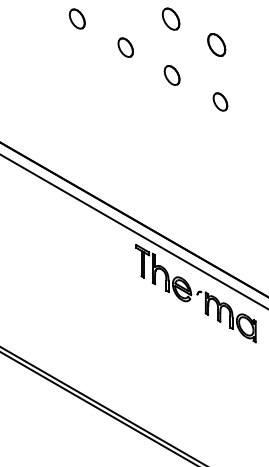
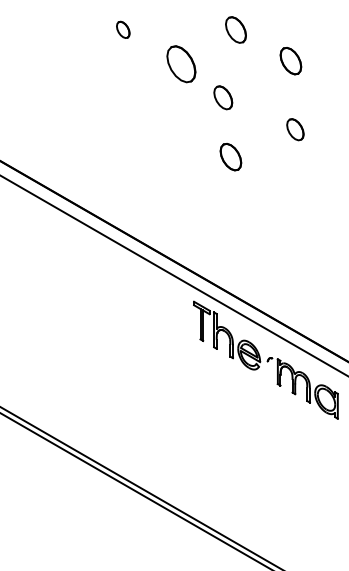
part: (77, 18) -> (123, 29), size x0.7
part: (125, 47) -> (181, 64), size x1.6
part: (172, 75) -> (223, 97), moved
part: (166, 125) -> (230, 157), added

